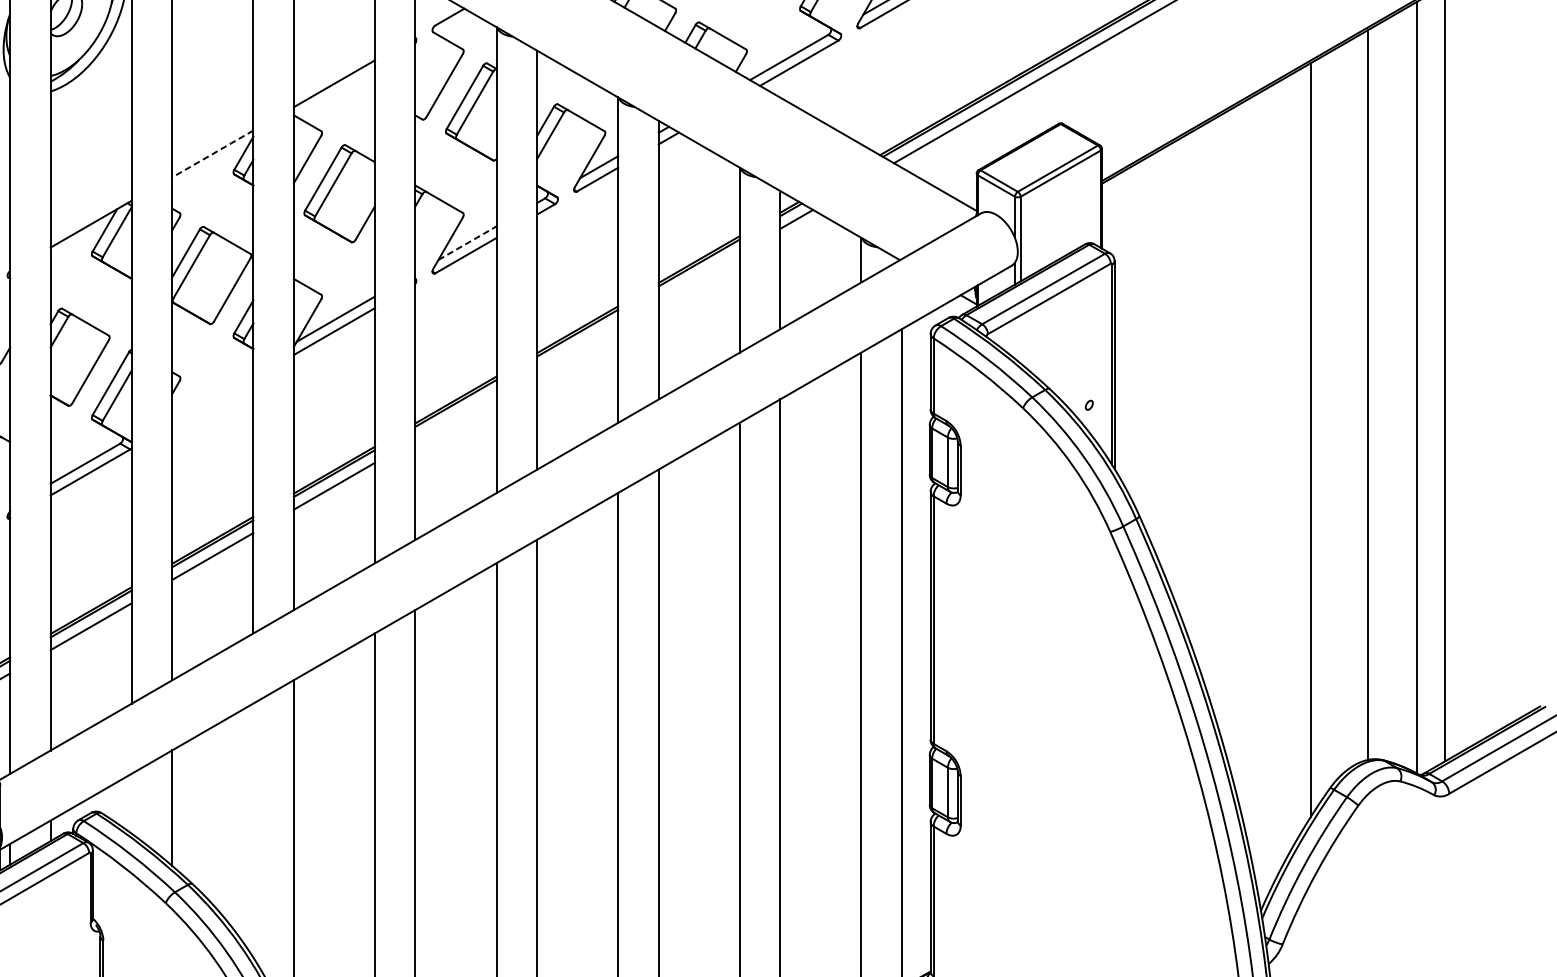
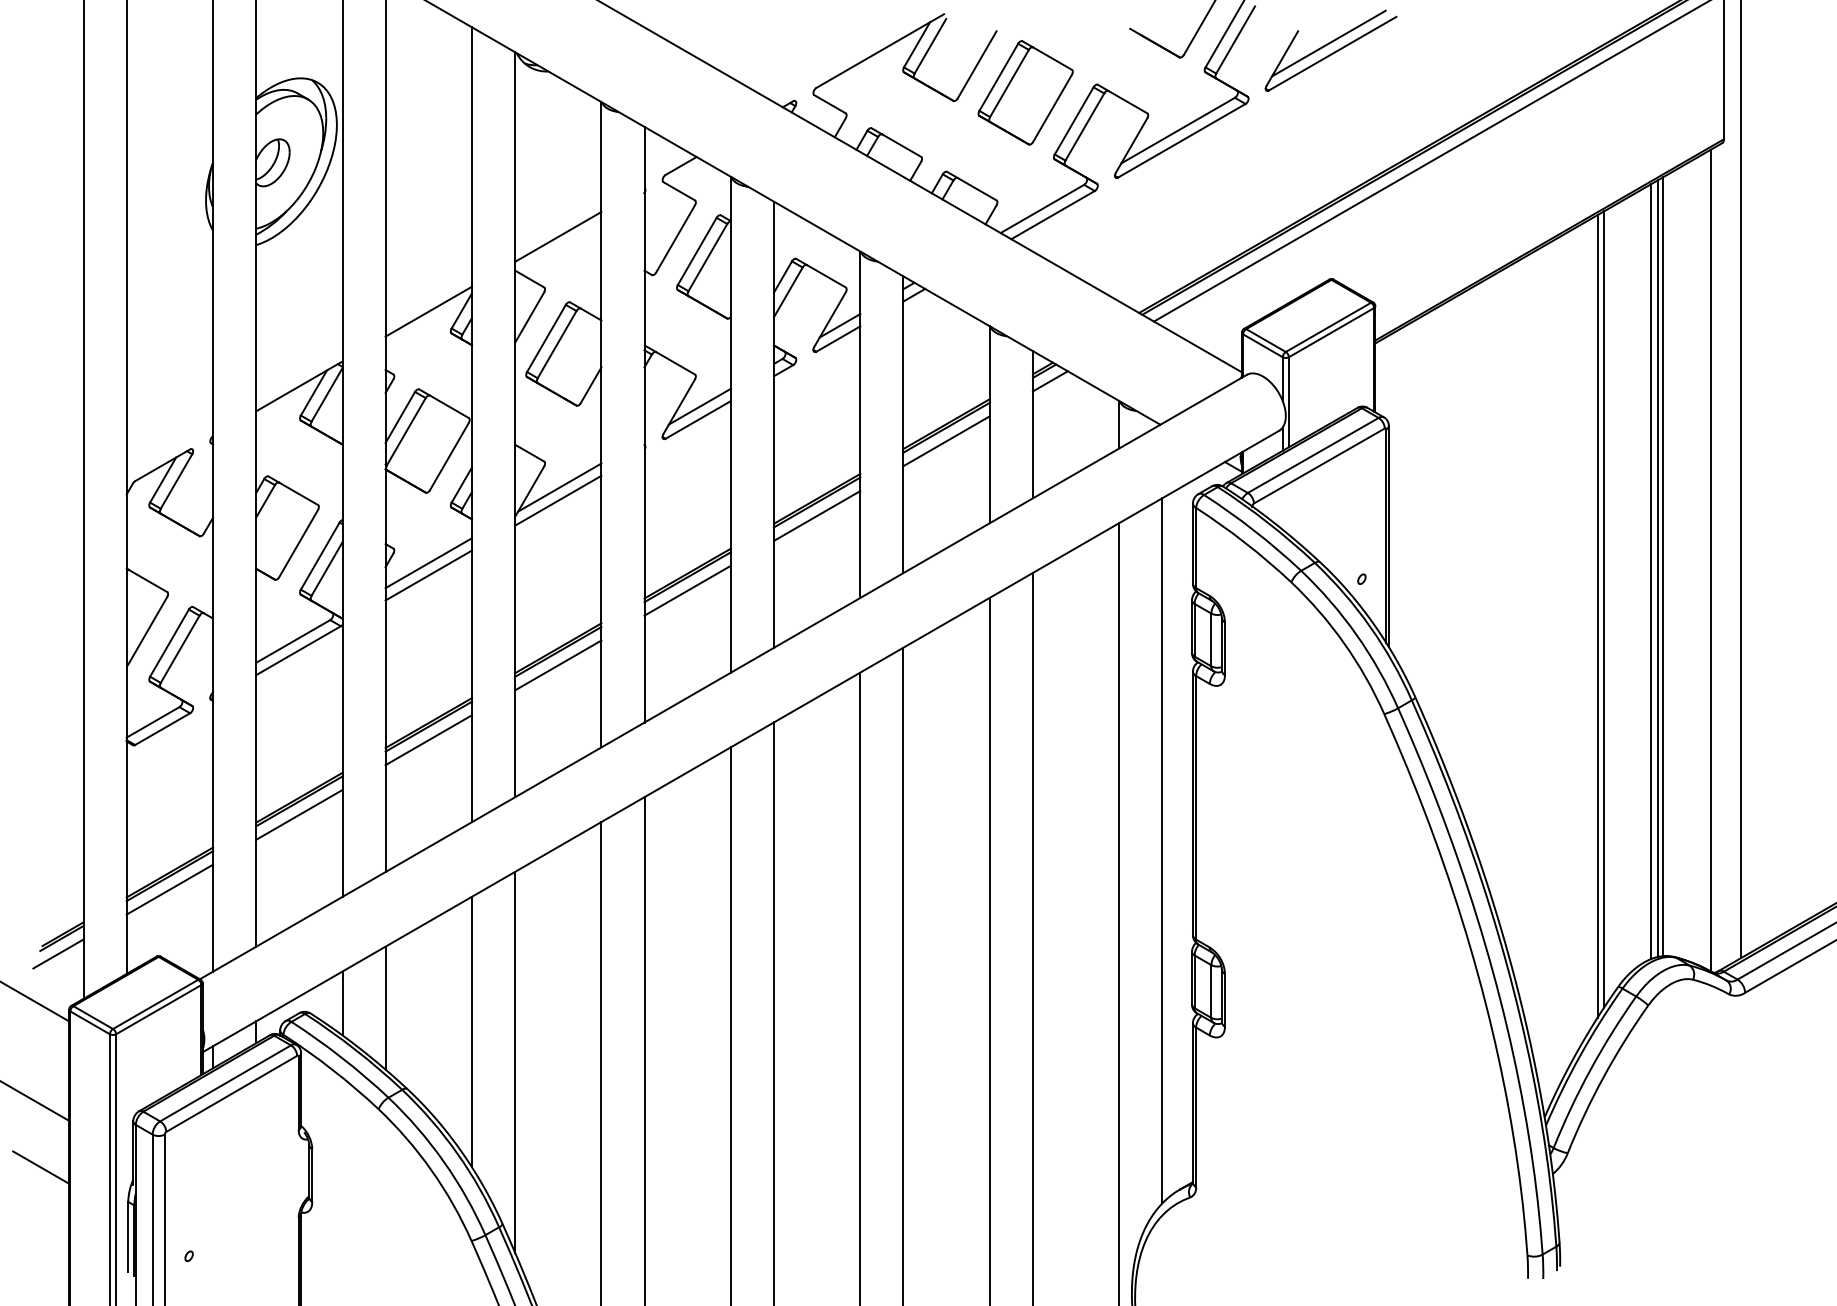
line: (212, 153) -> (428, 311), dashed -> solid
line: (467, 243) -> (699, 406), dashed -> solid
line: (699, 275) -> (946, 441), added
line: (577, 345) -> (817, 515), added
line: (212, 390) -> (428, 563), added
line: (1372, 393) -> (1663, 566), added
line: (1361, 398) -> (1651, 571), added
line: (212, 401) -> (428, 575), added
line: (455, 415) -> (687, 590), added
line: (1317, 433) -> (1604, 609), added
line: (131, 803) -> (342, 1003), added
line: (252, 830) -> (471, 1031), added

